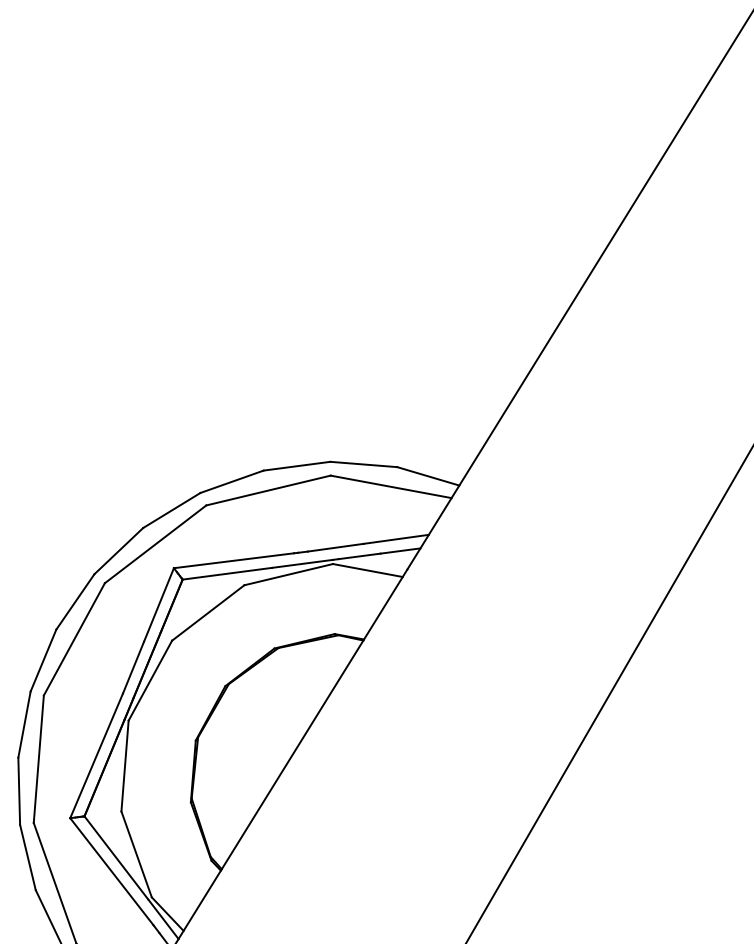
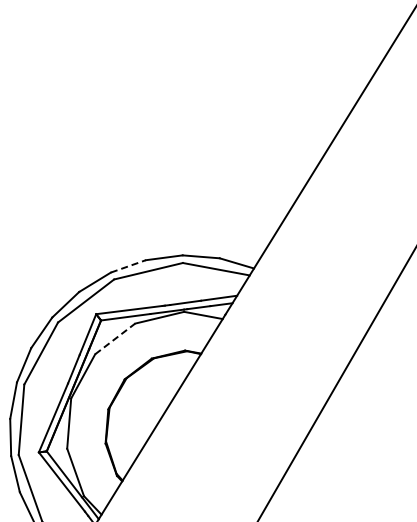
line: (232, 481) -> (128, 266), solid -> dashed
line: (208, 612) -> (115, 338), solid -> dashed

